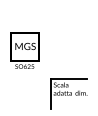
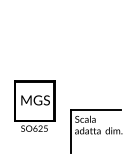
part: (24, 50) -> (34, 106), moved

